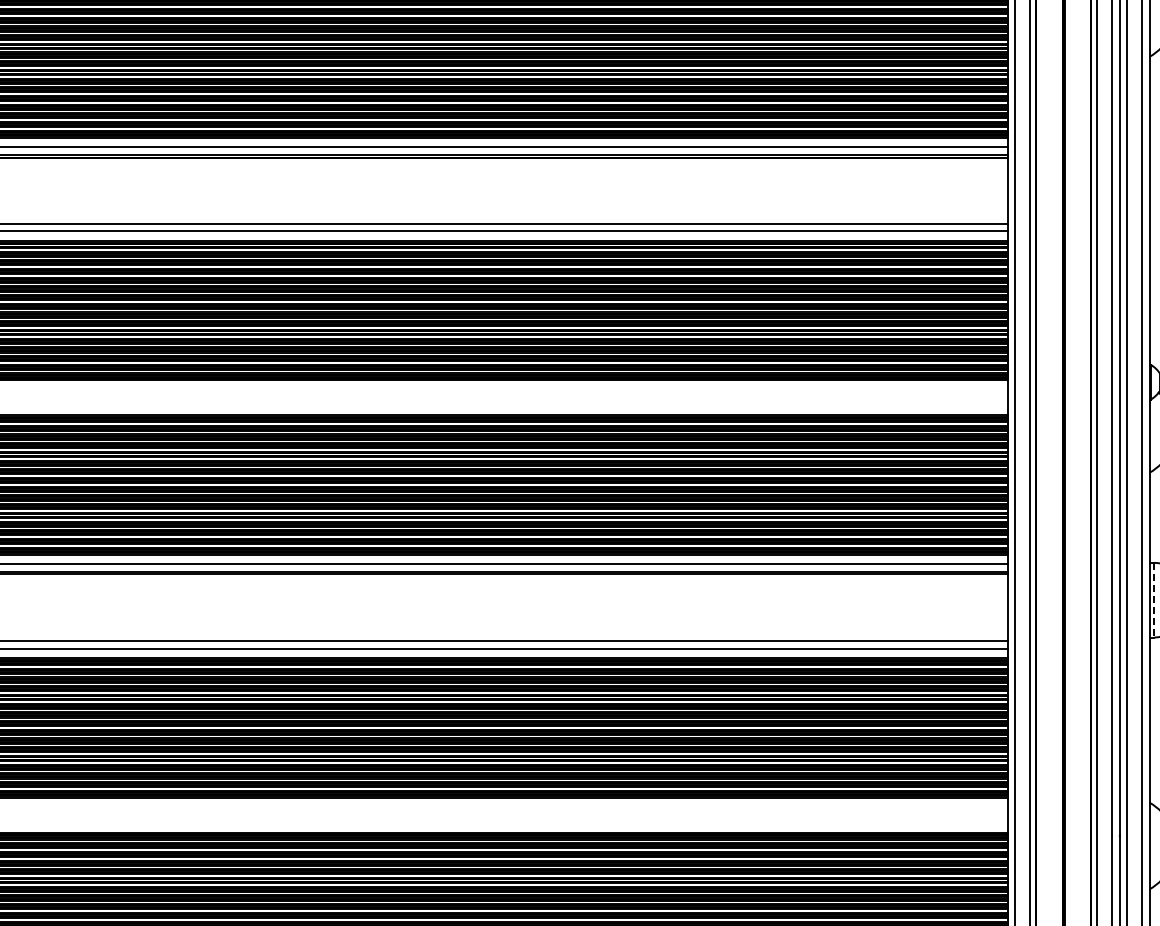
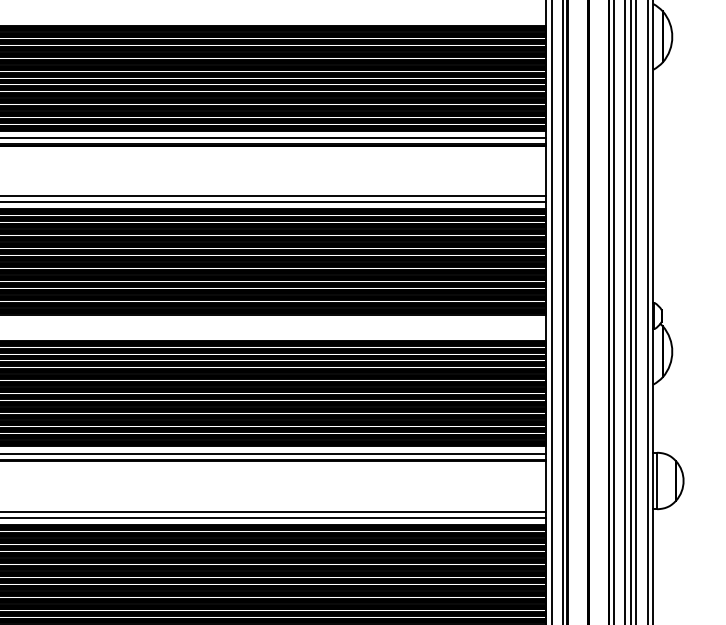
line: (1154, 600) -> (657, 481), dashed -> solid

